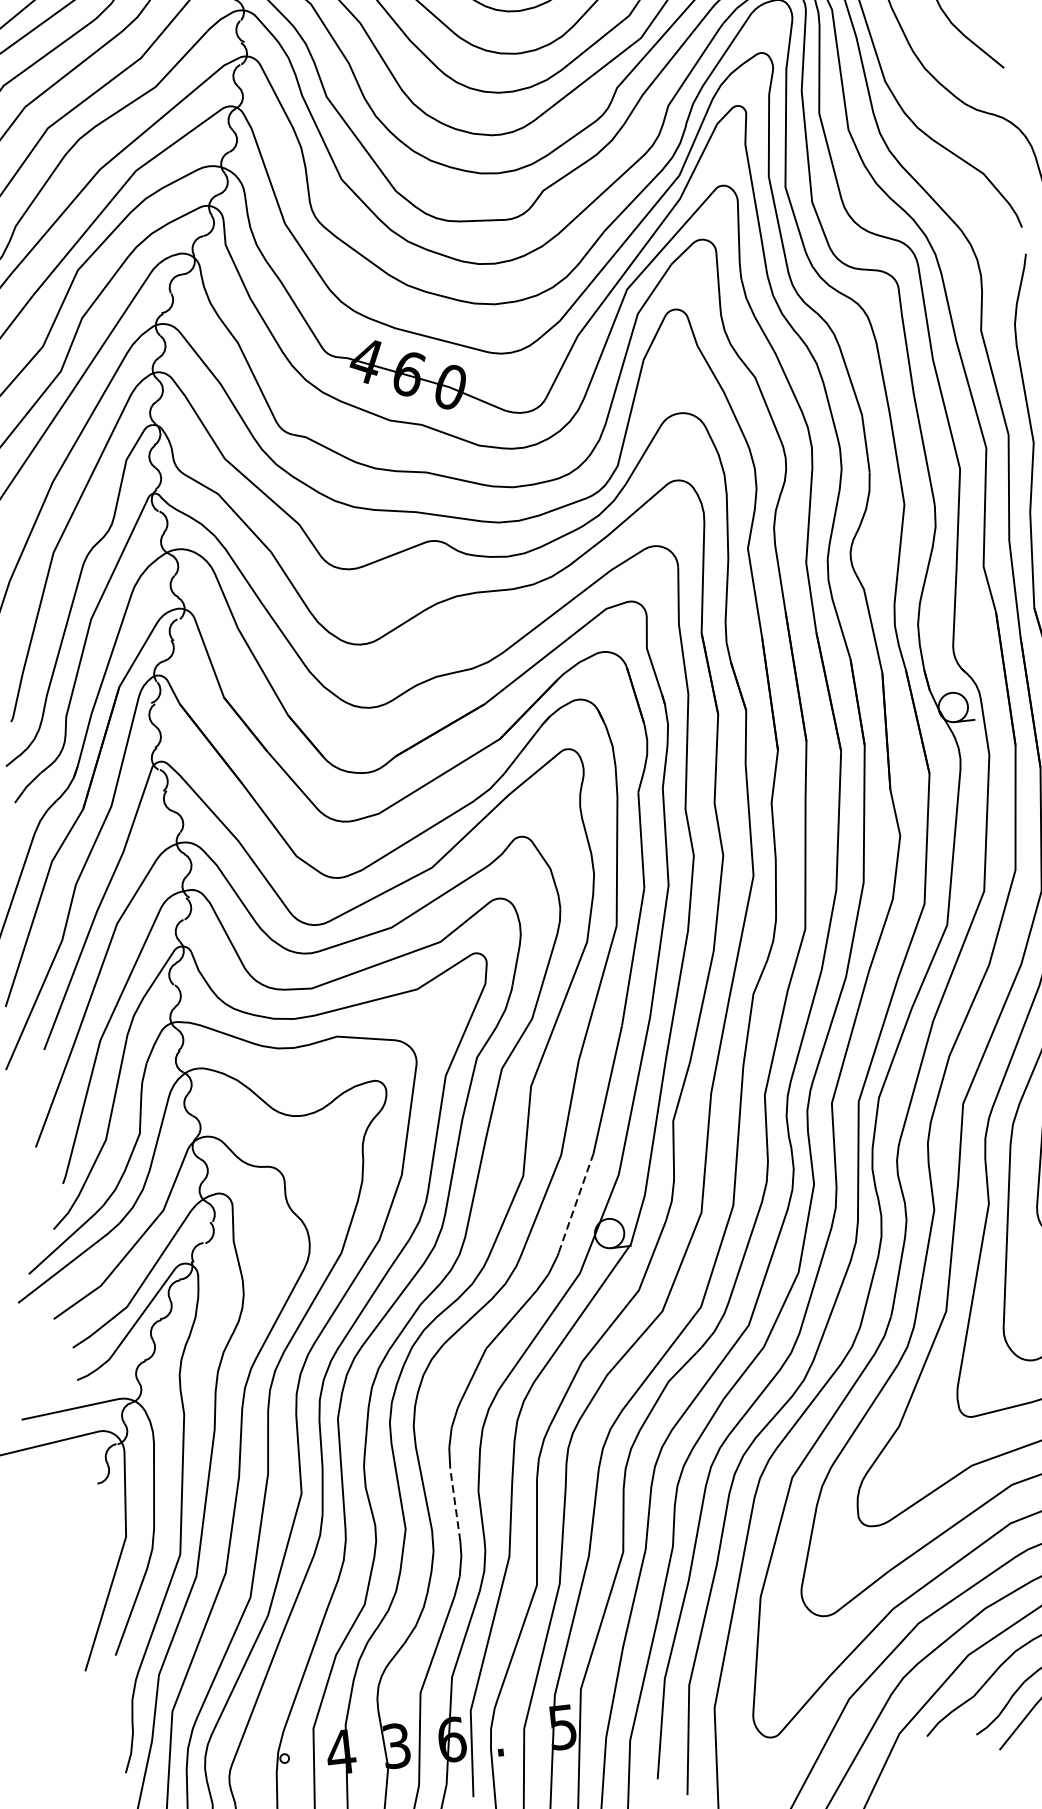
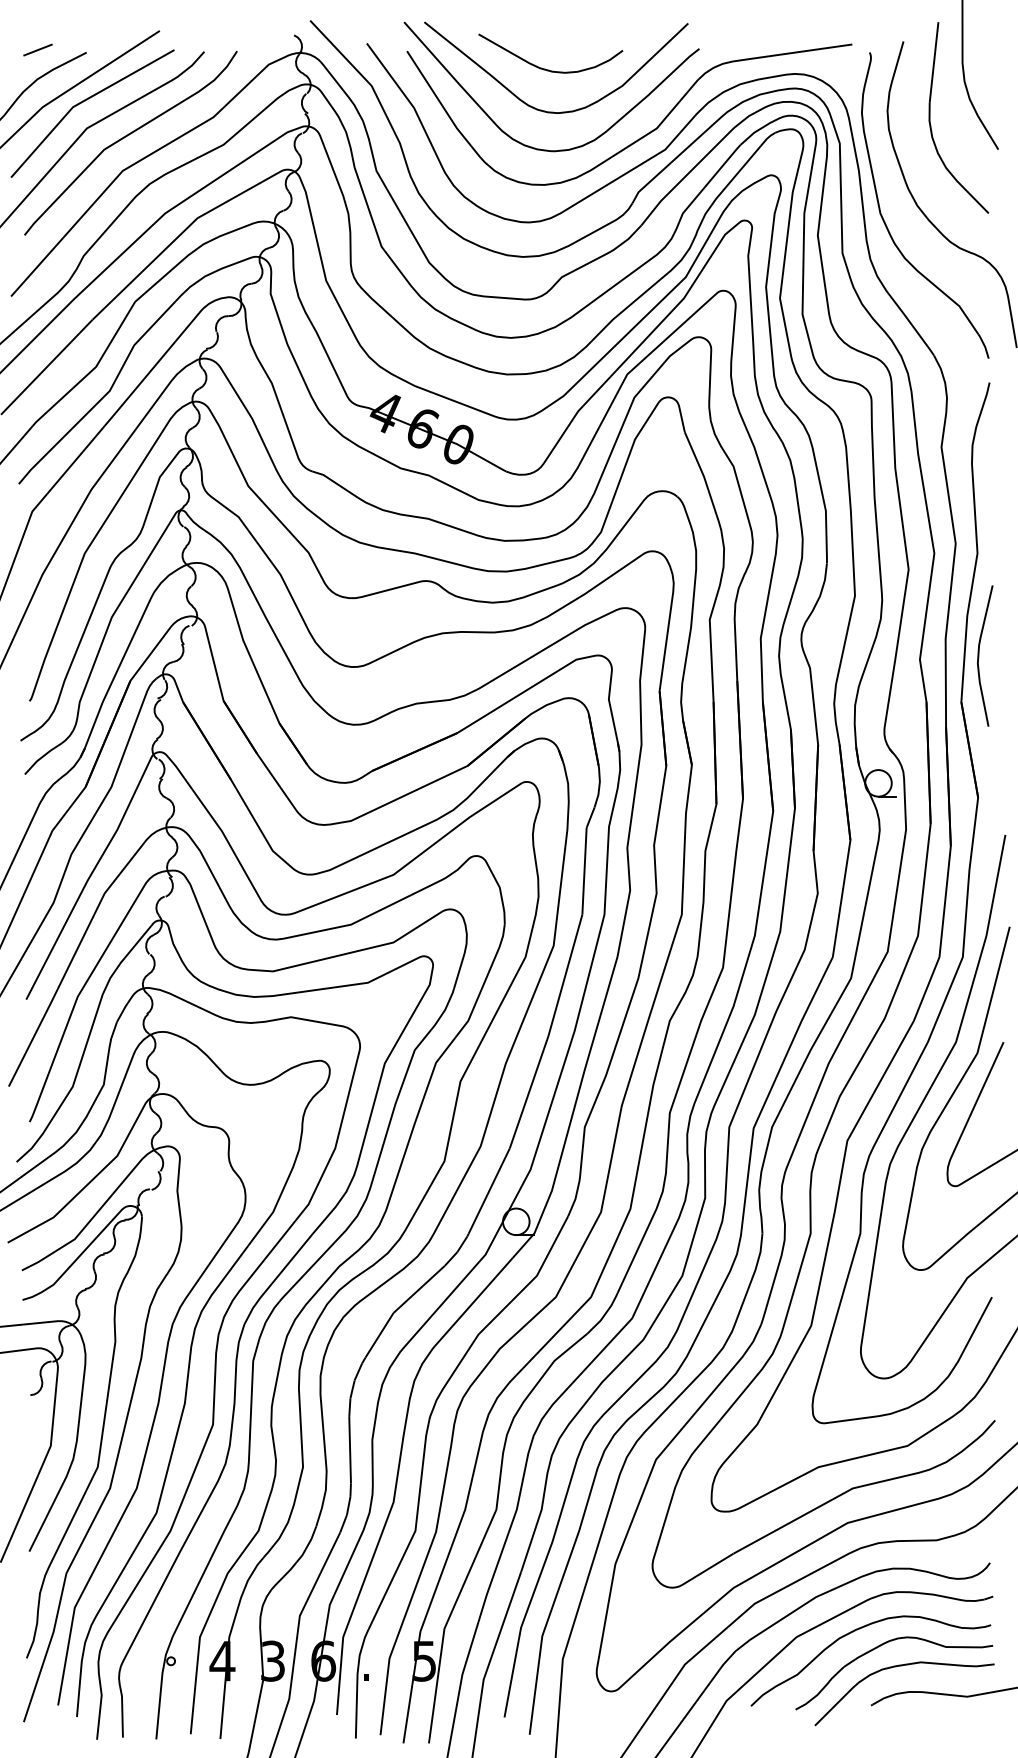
line: (576, 1202) -> (489, 1190), dashed -> solid
line: (455, 1503) -> (350, 1449), dashed -> solid

